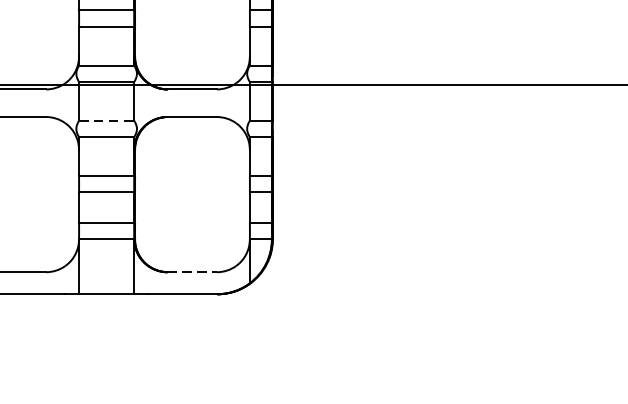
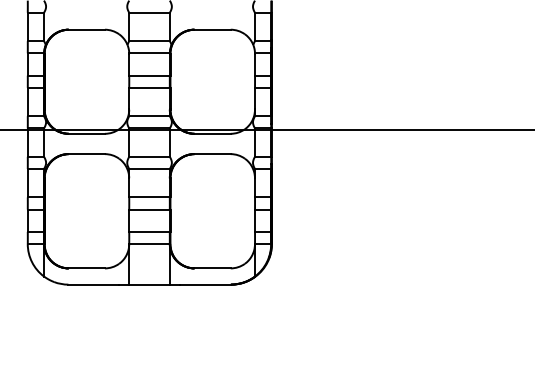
line: (106, 120) -> (149, 156), dashed -> solid
line: (192, 272) -> (212, 268), dashed -> solid

